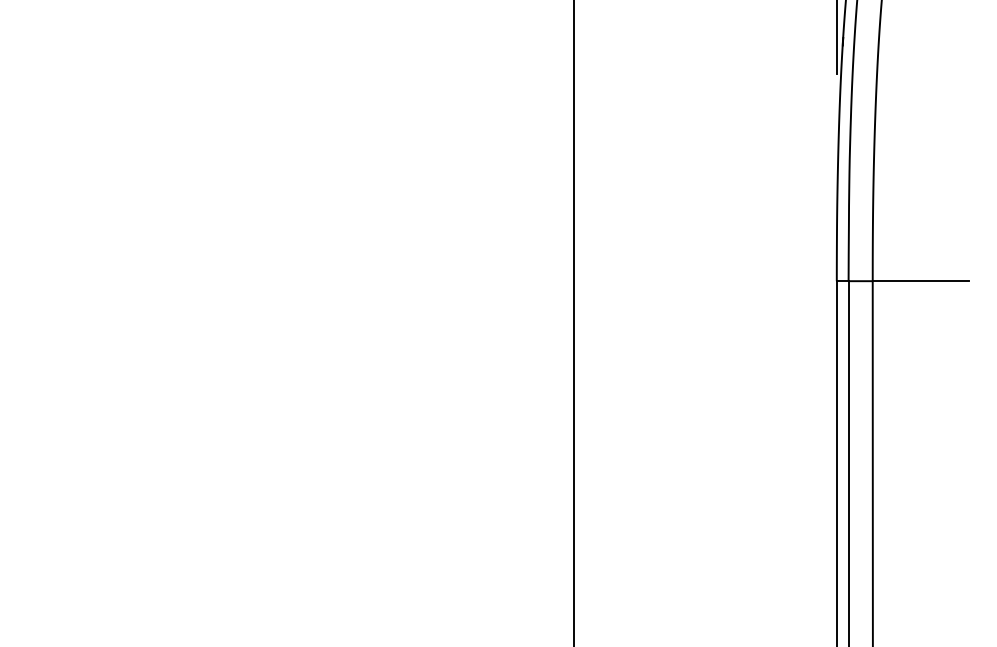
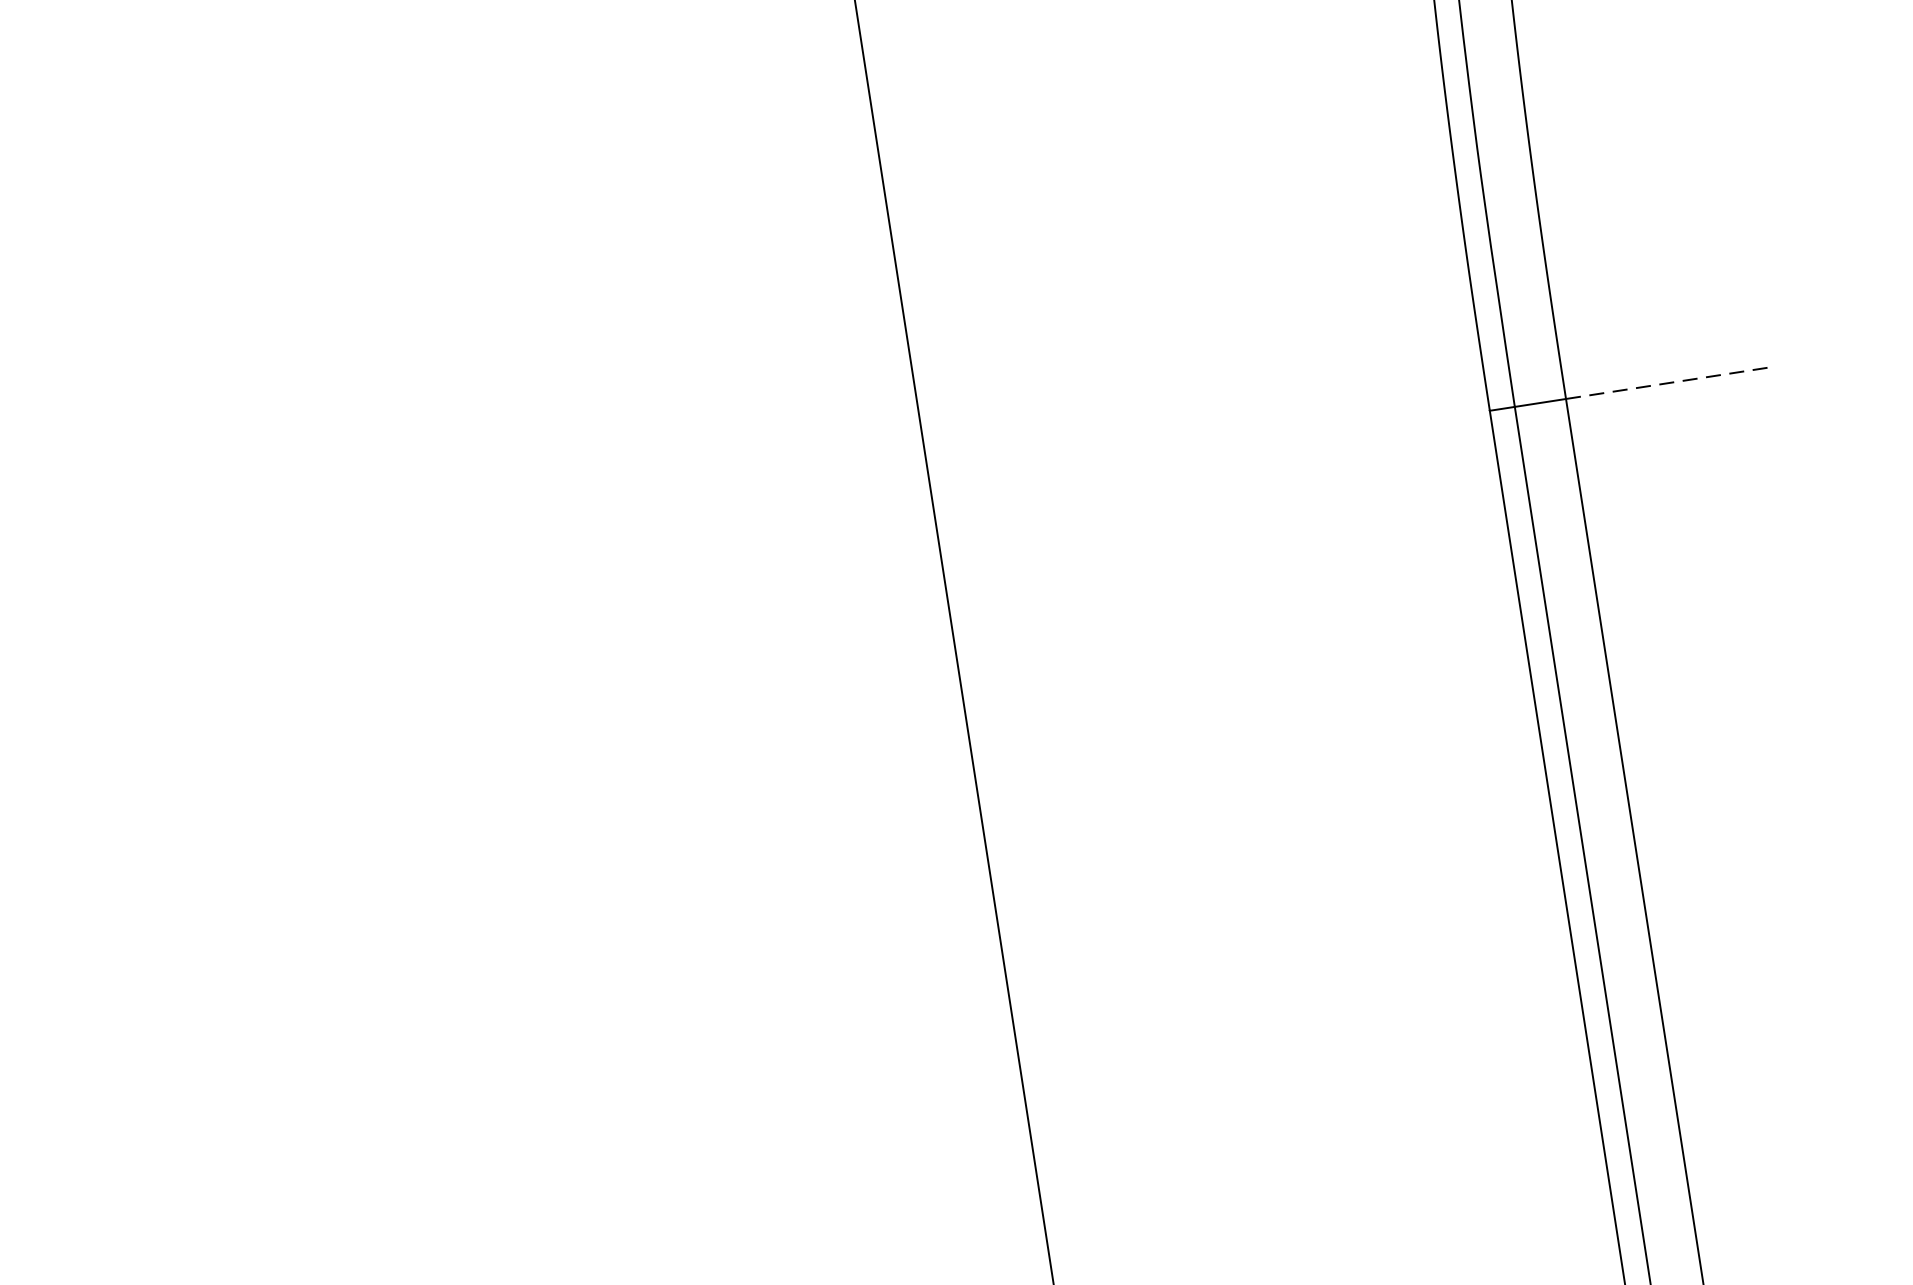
line: (920, 281) -> (1667, 383), solid -> dashed

